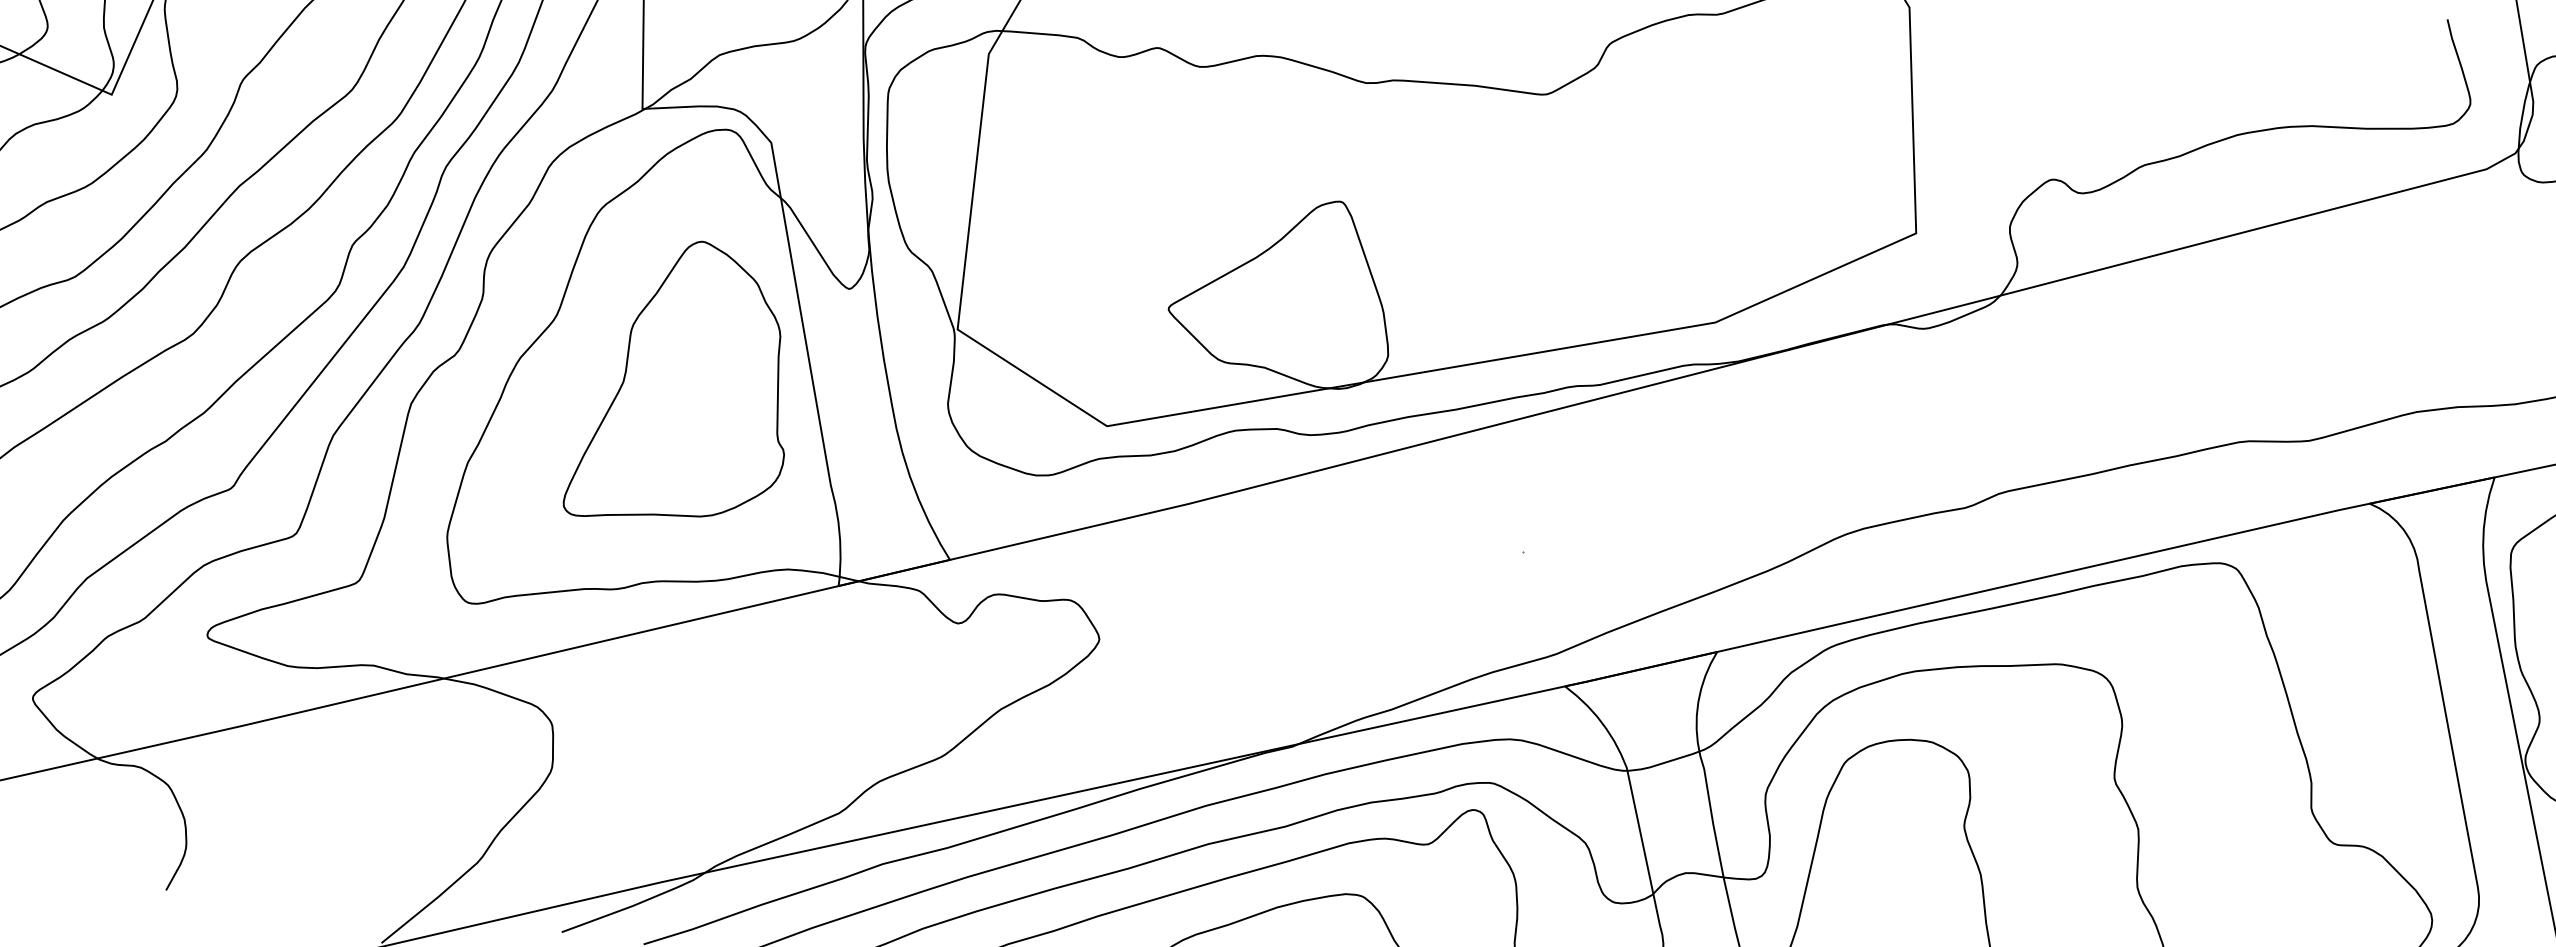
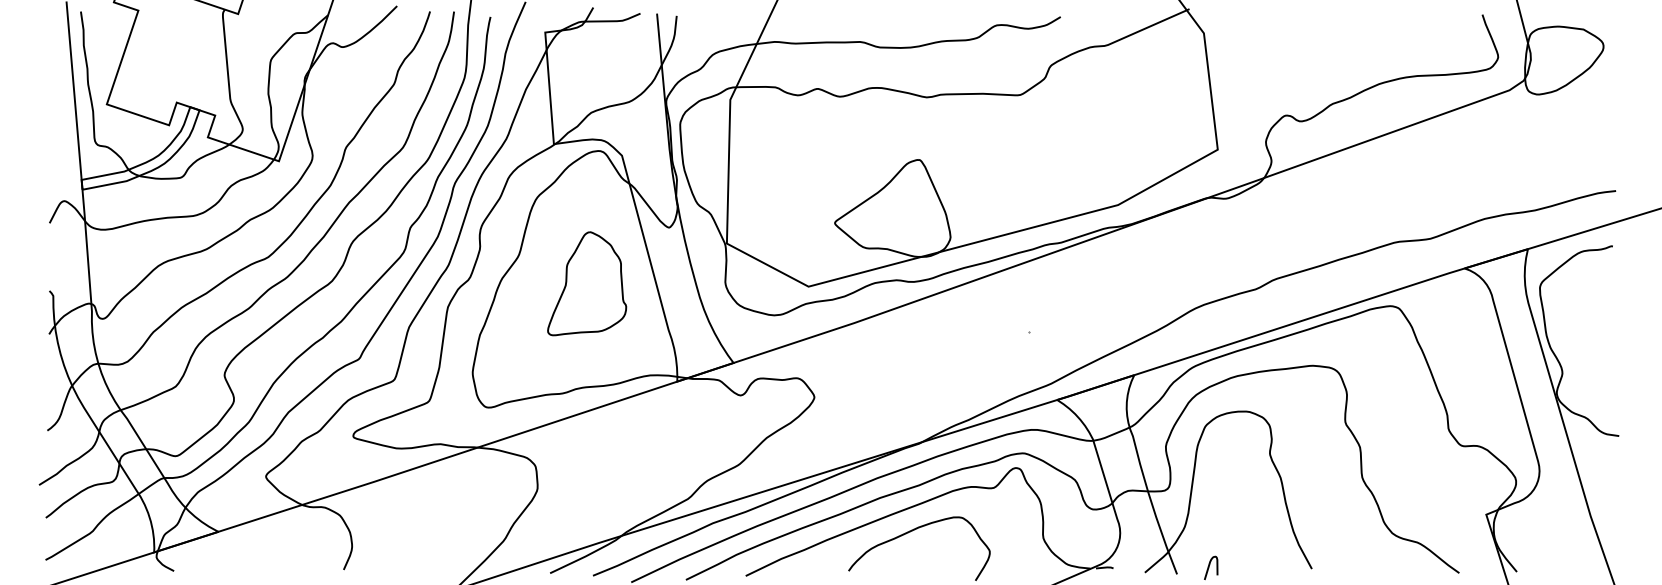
part: (681, 382) -> (586, 283), size x0.7

